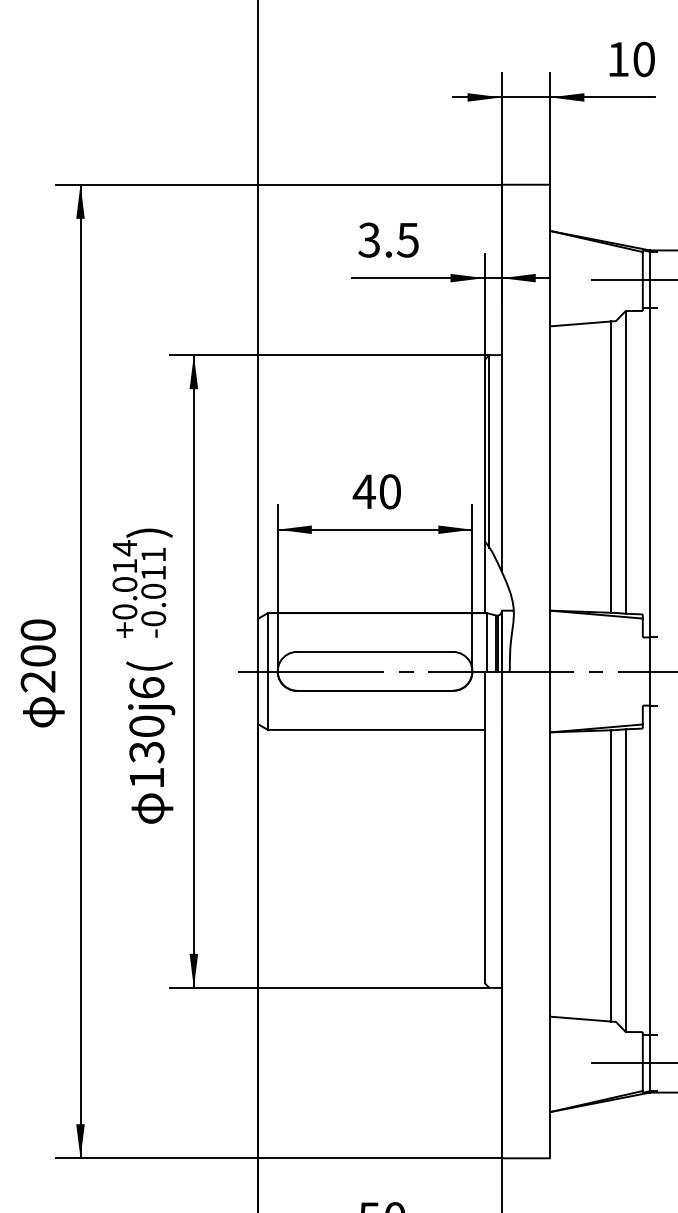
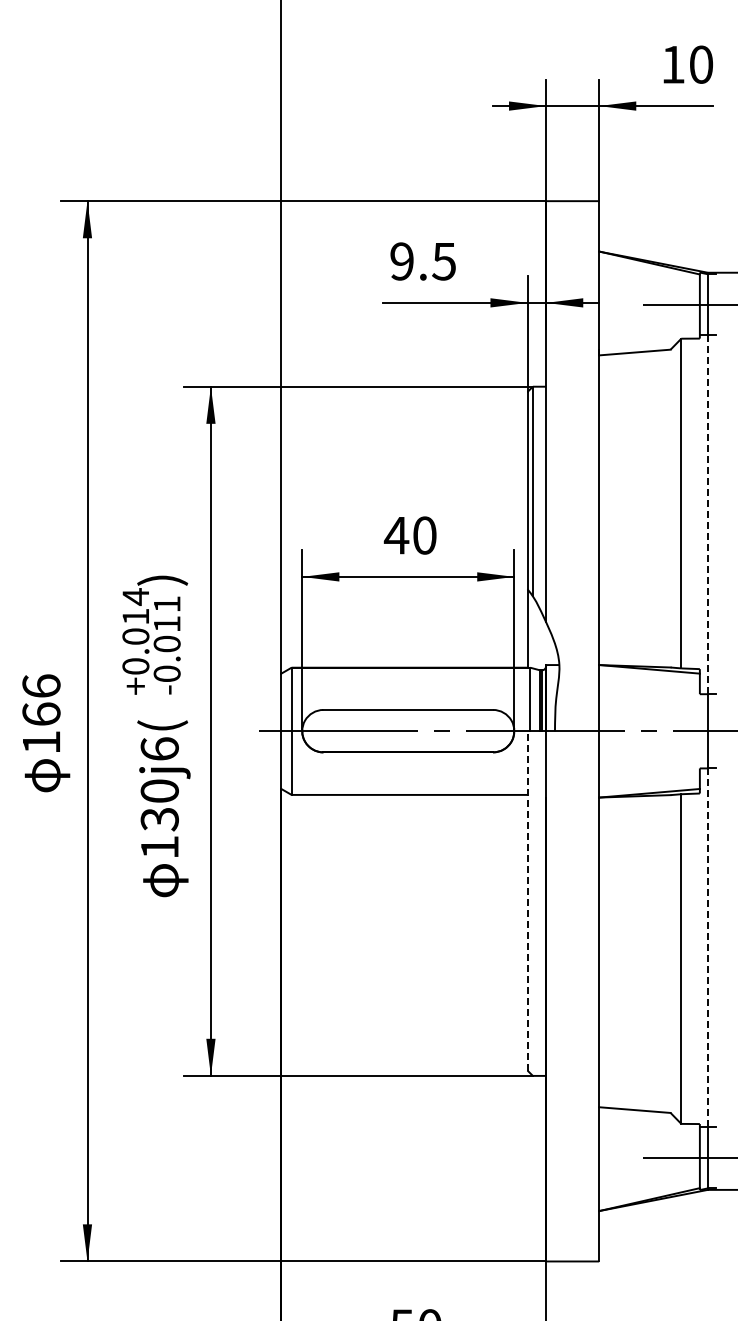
text: (368, 240) -> (401, 261), 3.5 -> 9.5
line: (611, 466) -> (665, 508), removed
line: (649, 472) -> (707, 514), solid -> dashed
text: (38, 656) -> (41, 714), 200 -> 166
line: (484, 826) -> (527, 900), solid -> dashed
line: (649, 870) -> (707, 947), solid -> dashed
line: (611, 875) -> (665, 953), removed

